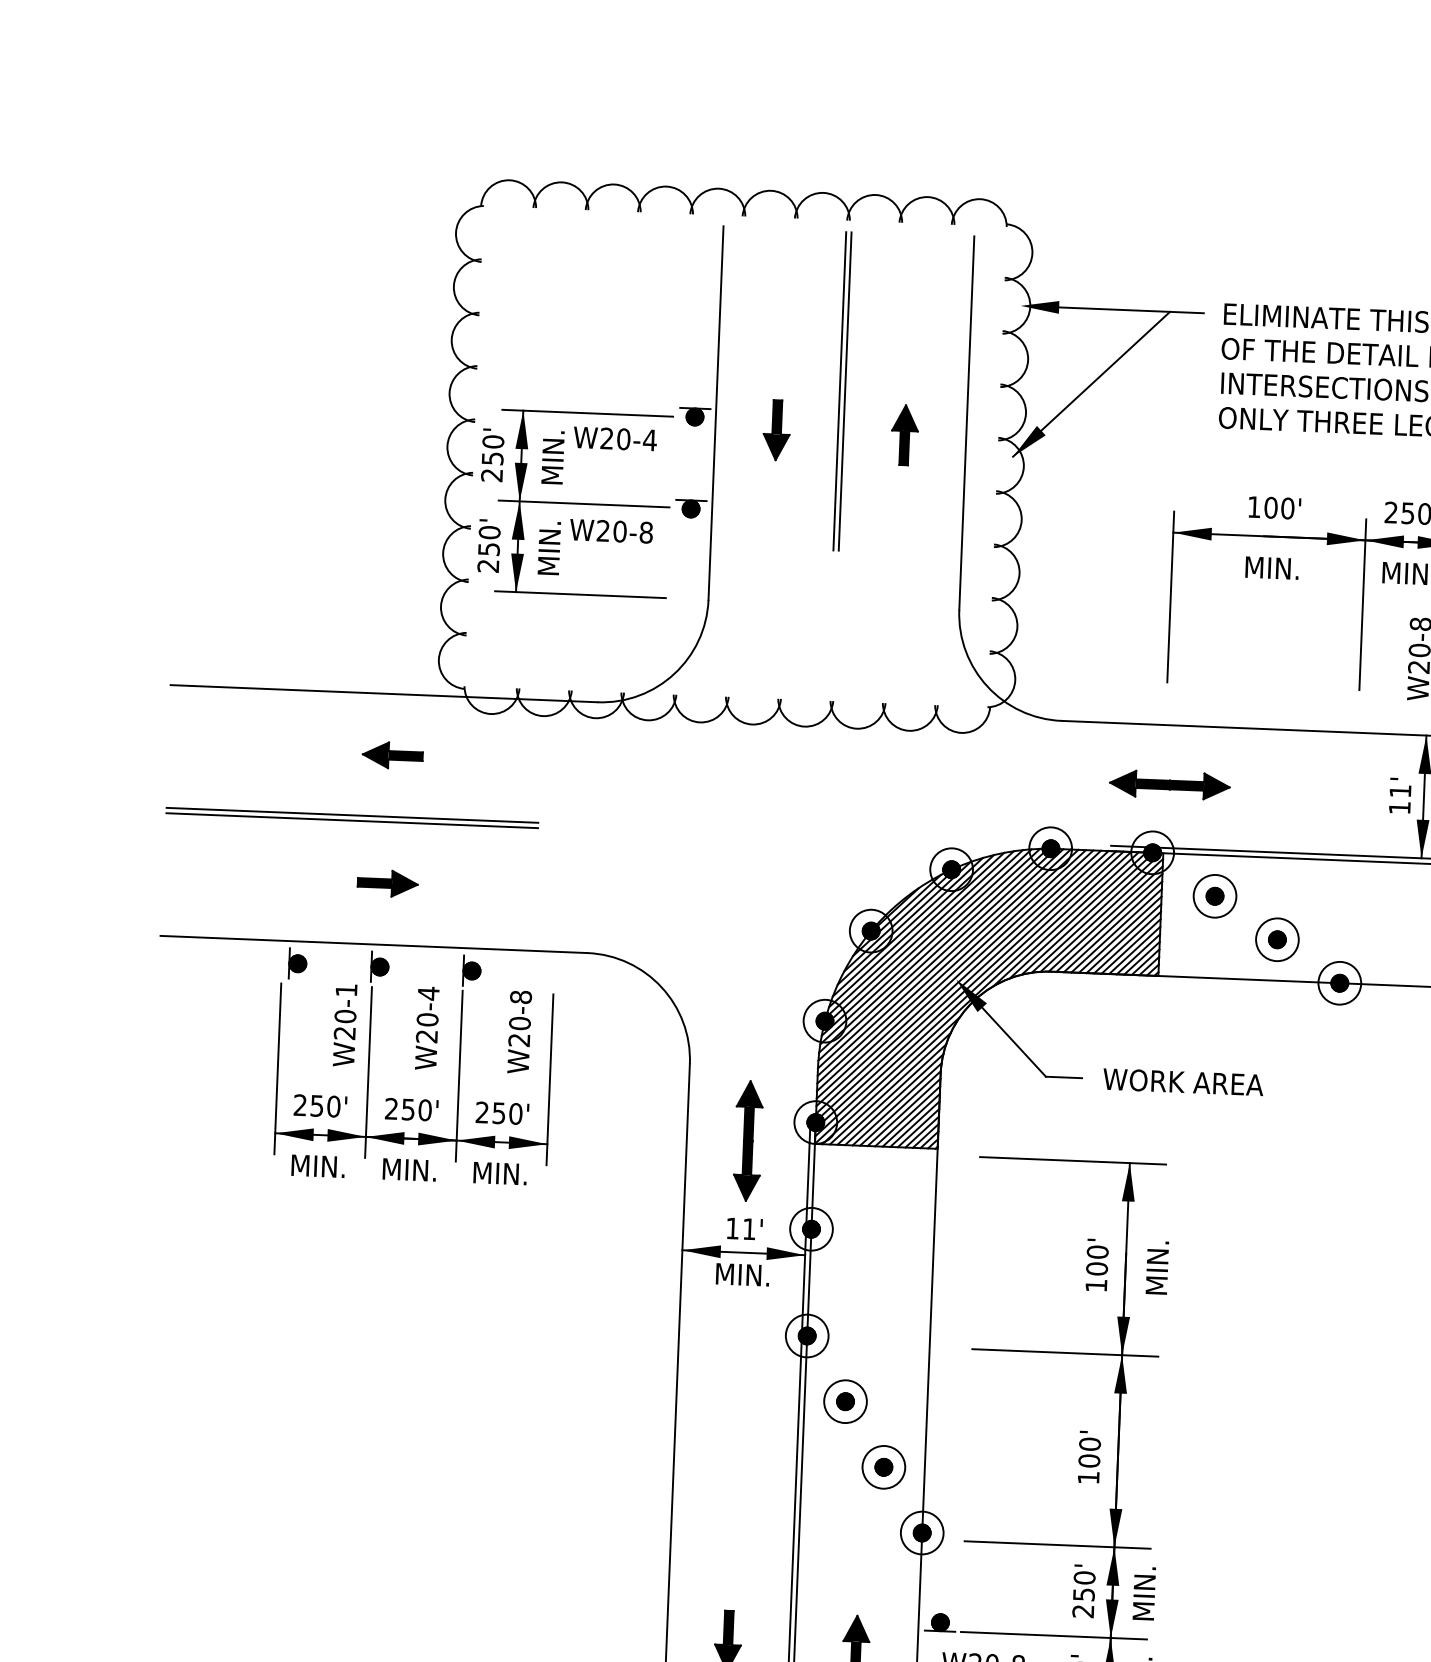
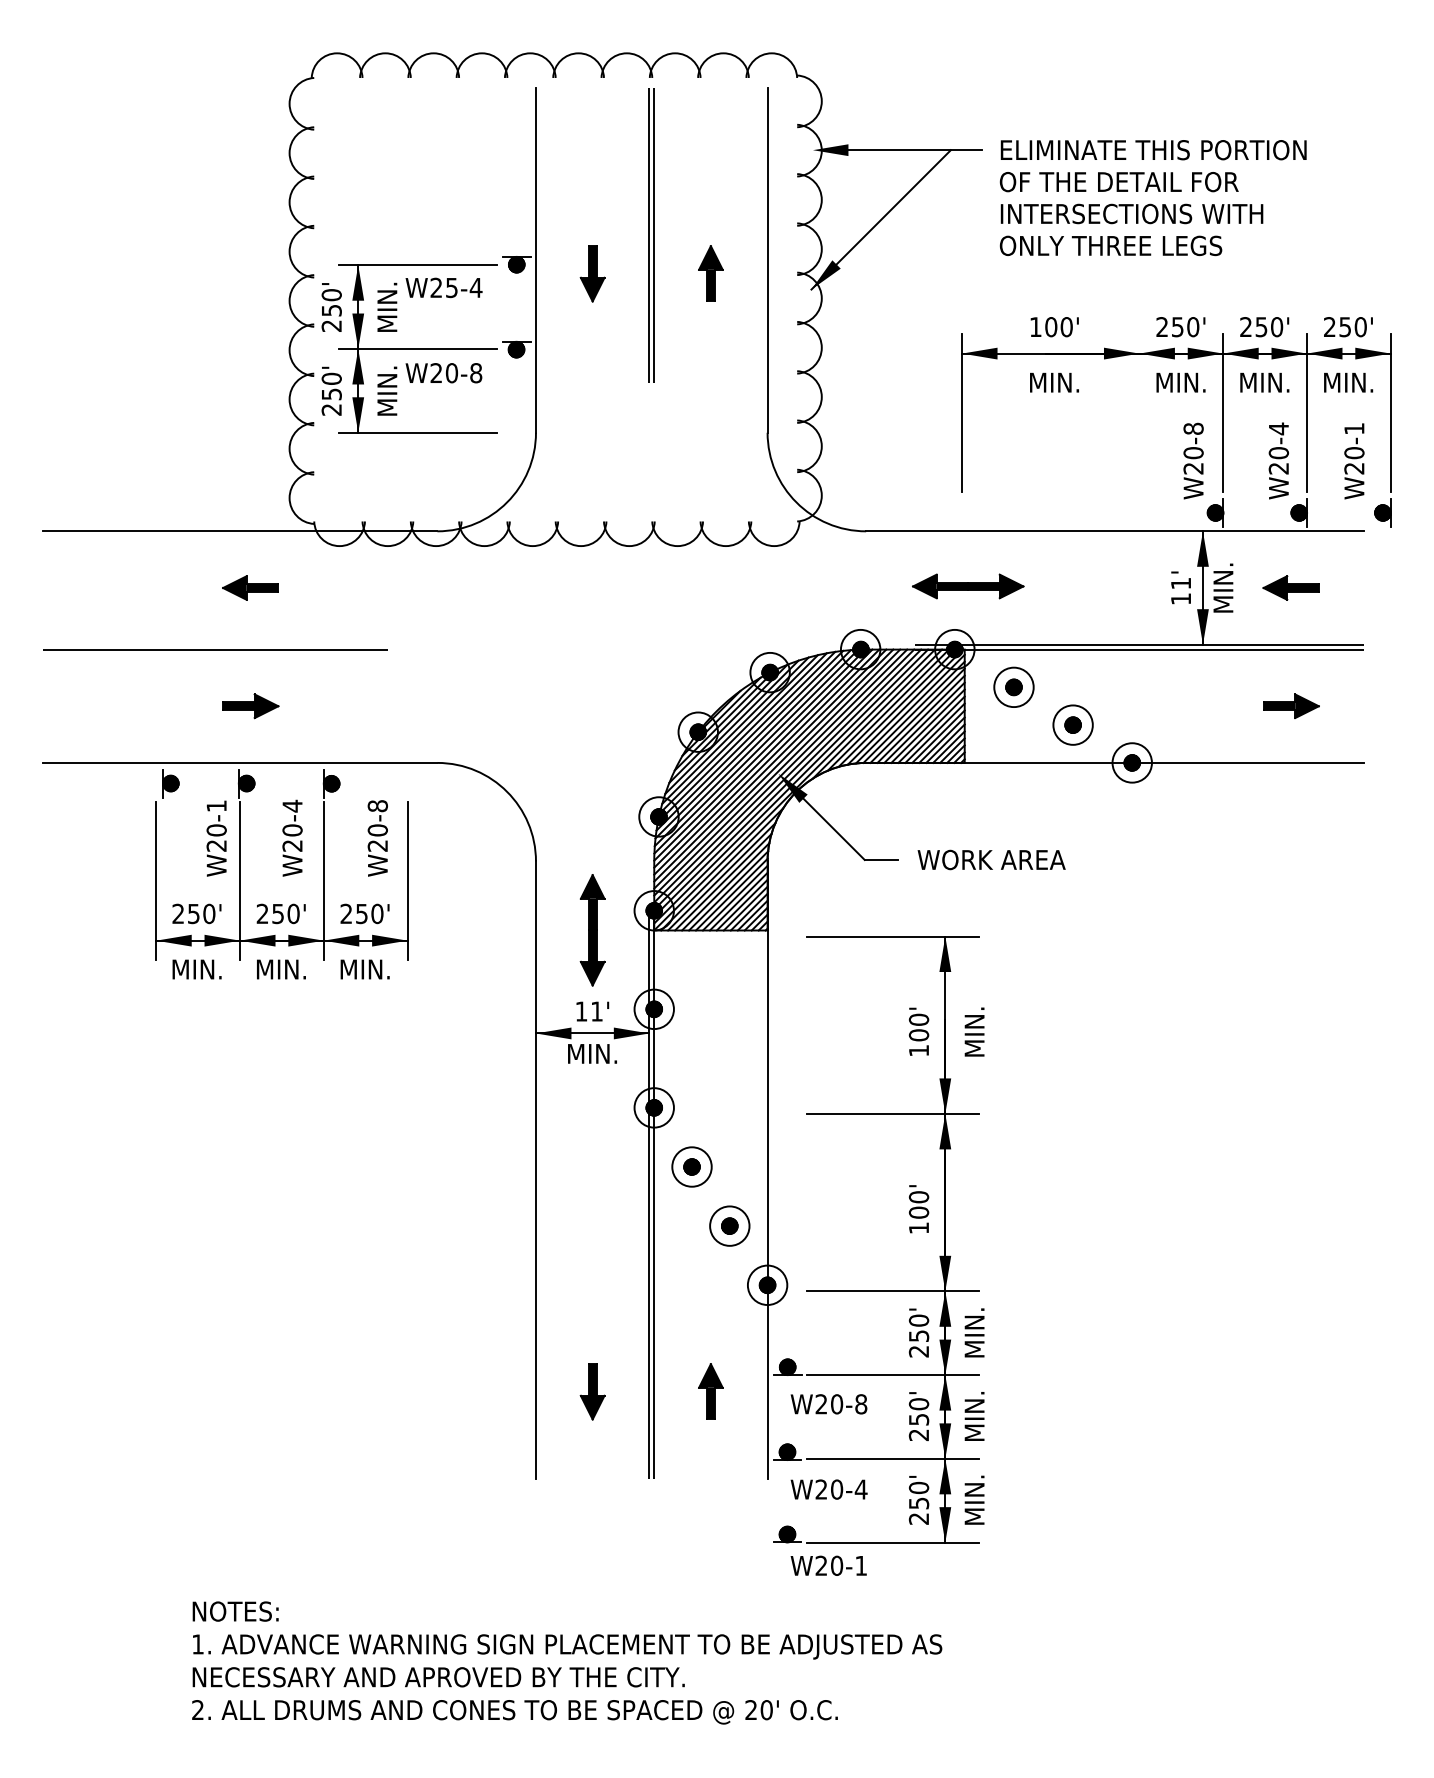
text: (623, 438) -> (451, 287), W20-4 -> W25-4
line: (1362, 604) -> (1139, 412), removed
line: (352, 815) -> (215, 644), removed

